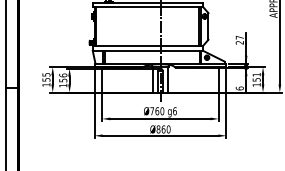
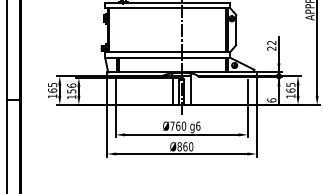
text: (239, 37) -> (271, 42), 27 -> 22
text: (256, 77) -> (290, 87), 151 -> 165
text: (46, 79) -> (52, 90), 155 -> 165

